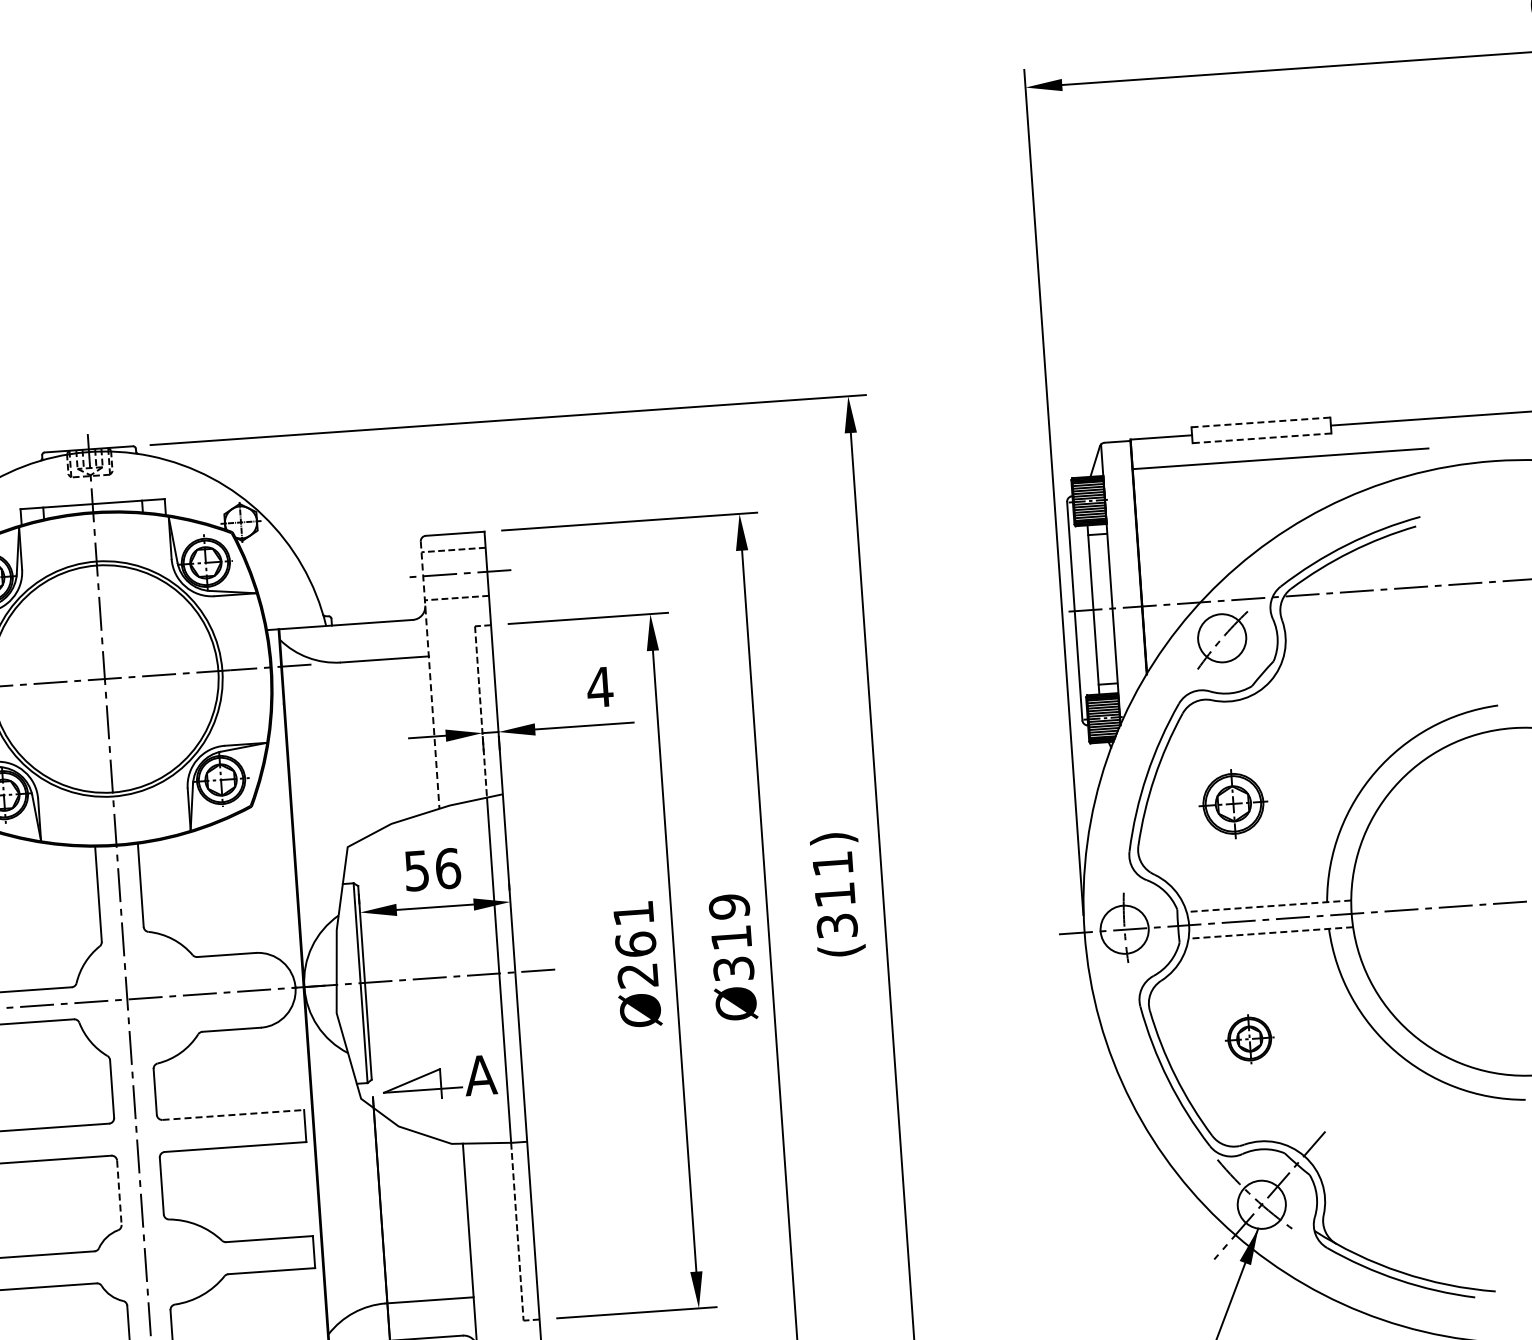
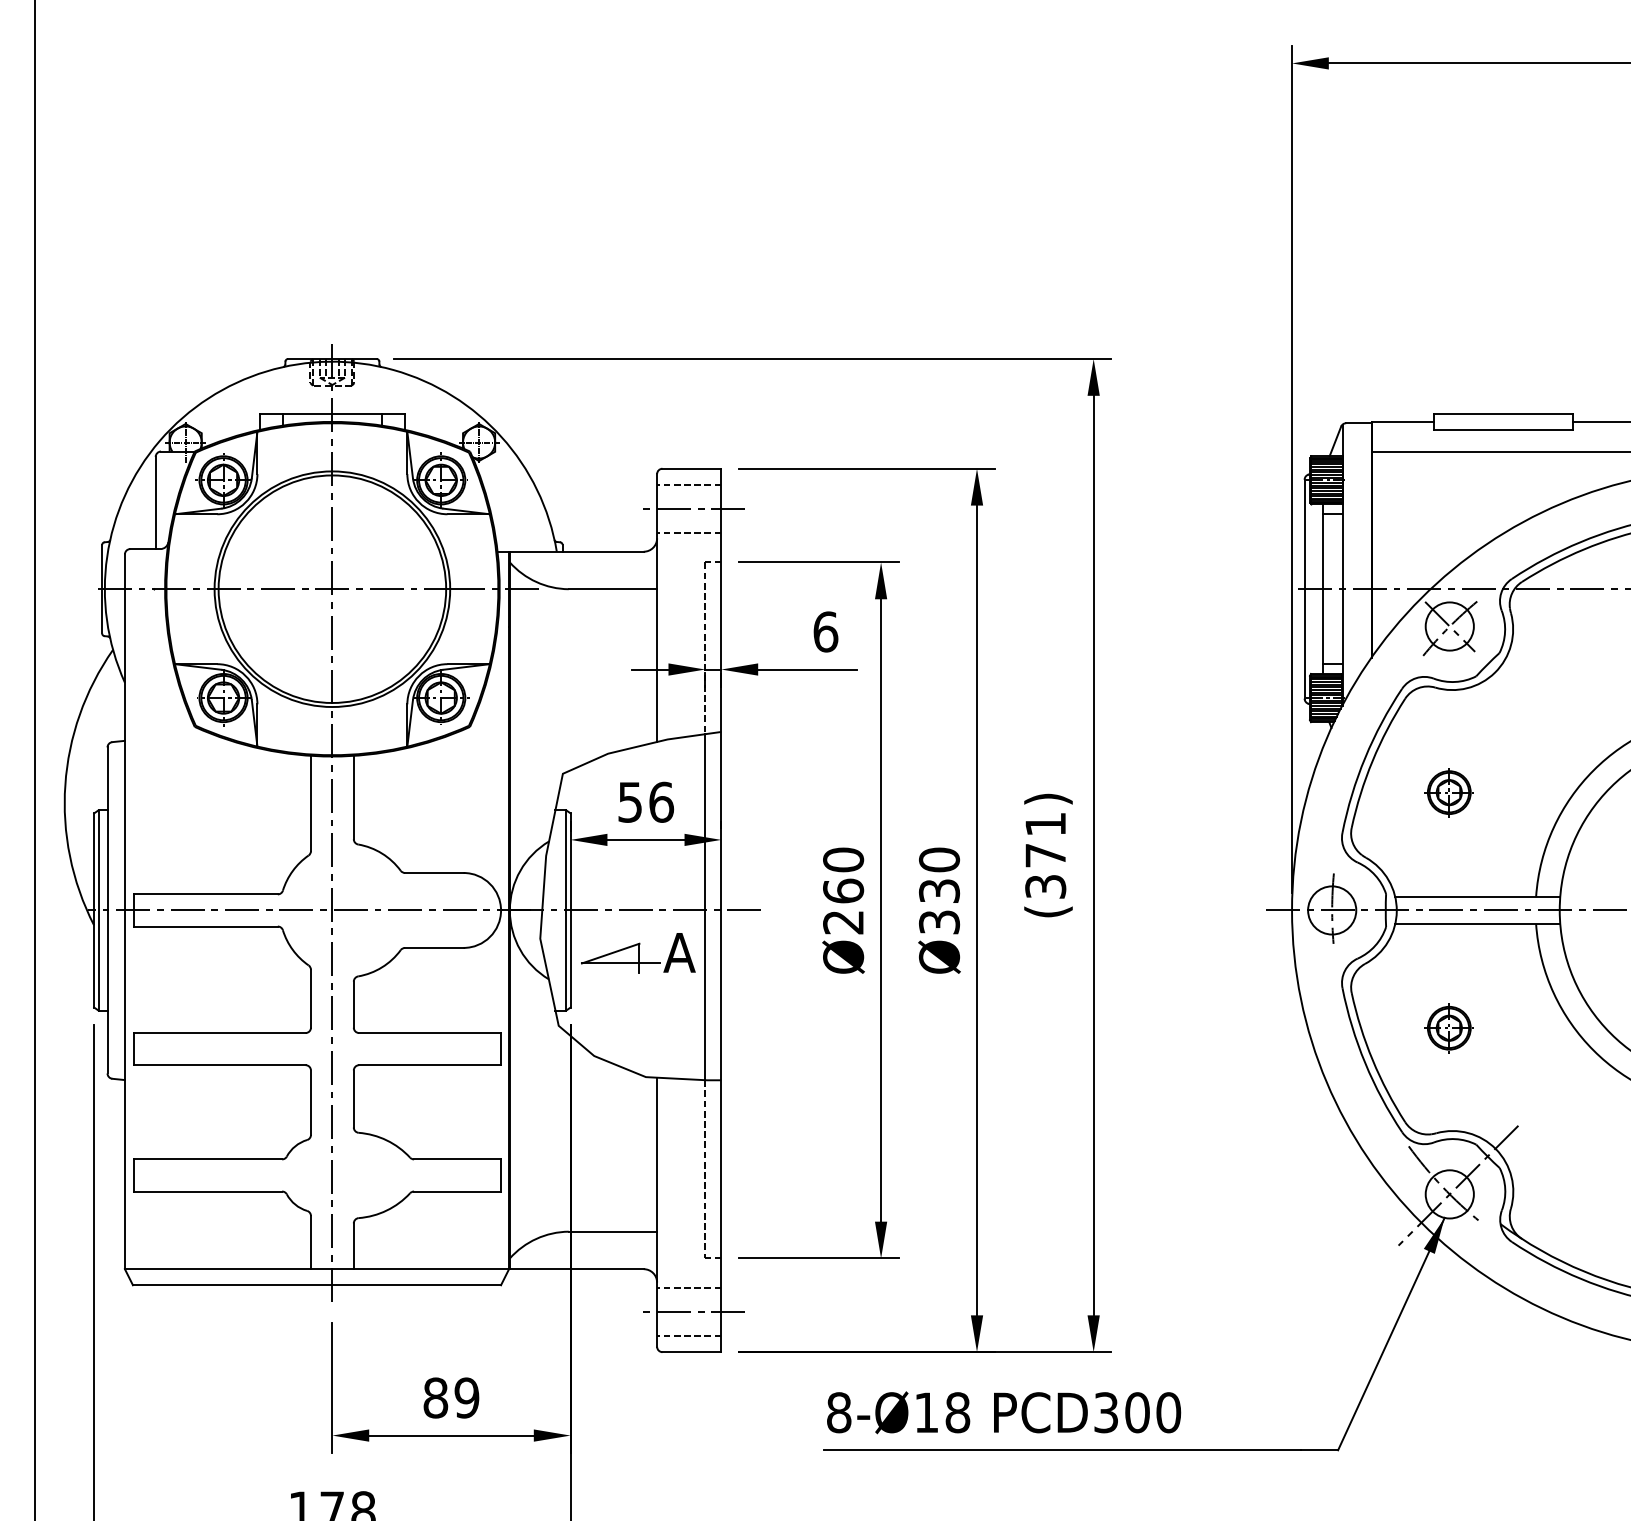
line: (1260, 422) -> (1503, 413), dashed -> solid
line: (1262, 438) -> (1503, 429), dashed -> solid
line: (1222, 638) -> (1450, 626), added
line: (430, 675) -> (657, 608), dashed -> solid
text: (599, 686) -> (825, 631), 4 -> 6
part: (1232, 803) -> (1448, 792), size x0.71
text: (834, 894) -> (1045, 855), (311) -> (371)
line: (1268, 906) -> (1477, 897), dashed -> solid
text: (633, 913) -> (843, 859), Ø261 -> Ø260
text: (730, 921) -> (939, 874), Ø319 -> Ø330
line: (1270, 932) -> (1477, 923), dashed -> solid
part: (439, 1078) -> (638, 953), moved
line: (233, 1115) -> (430, 1033), dashed -> solid
line: (118, 1193) -> (310, 1103), dashed -> solid

